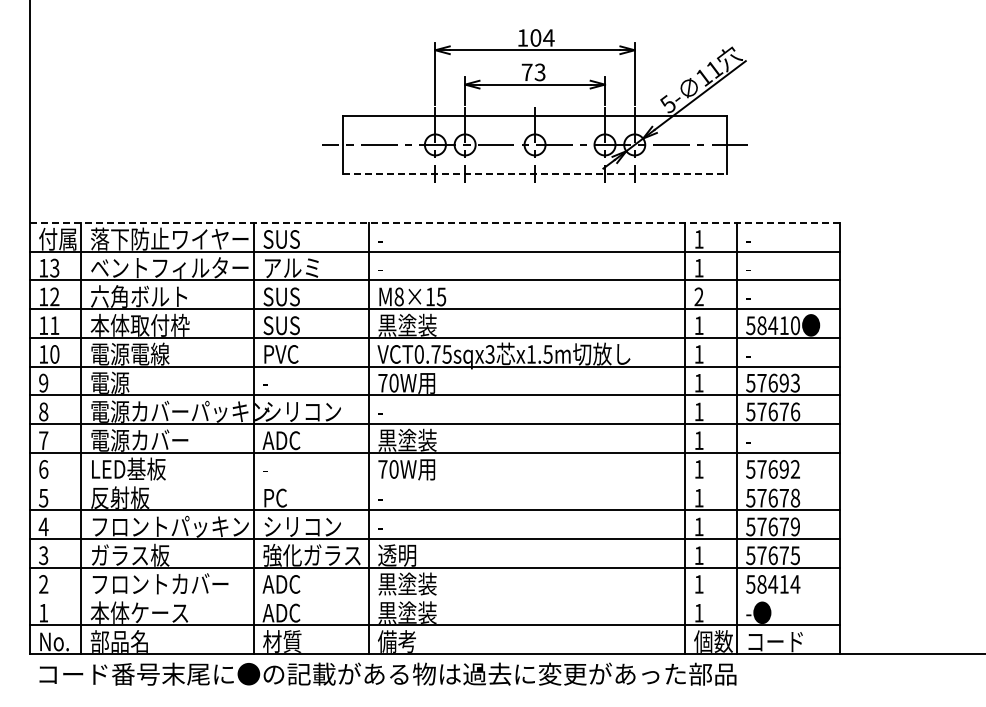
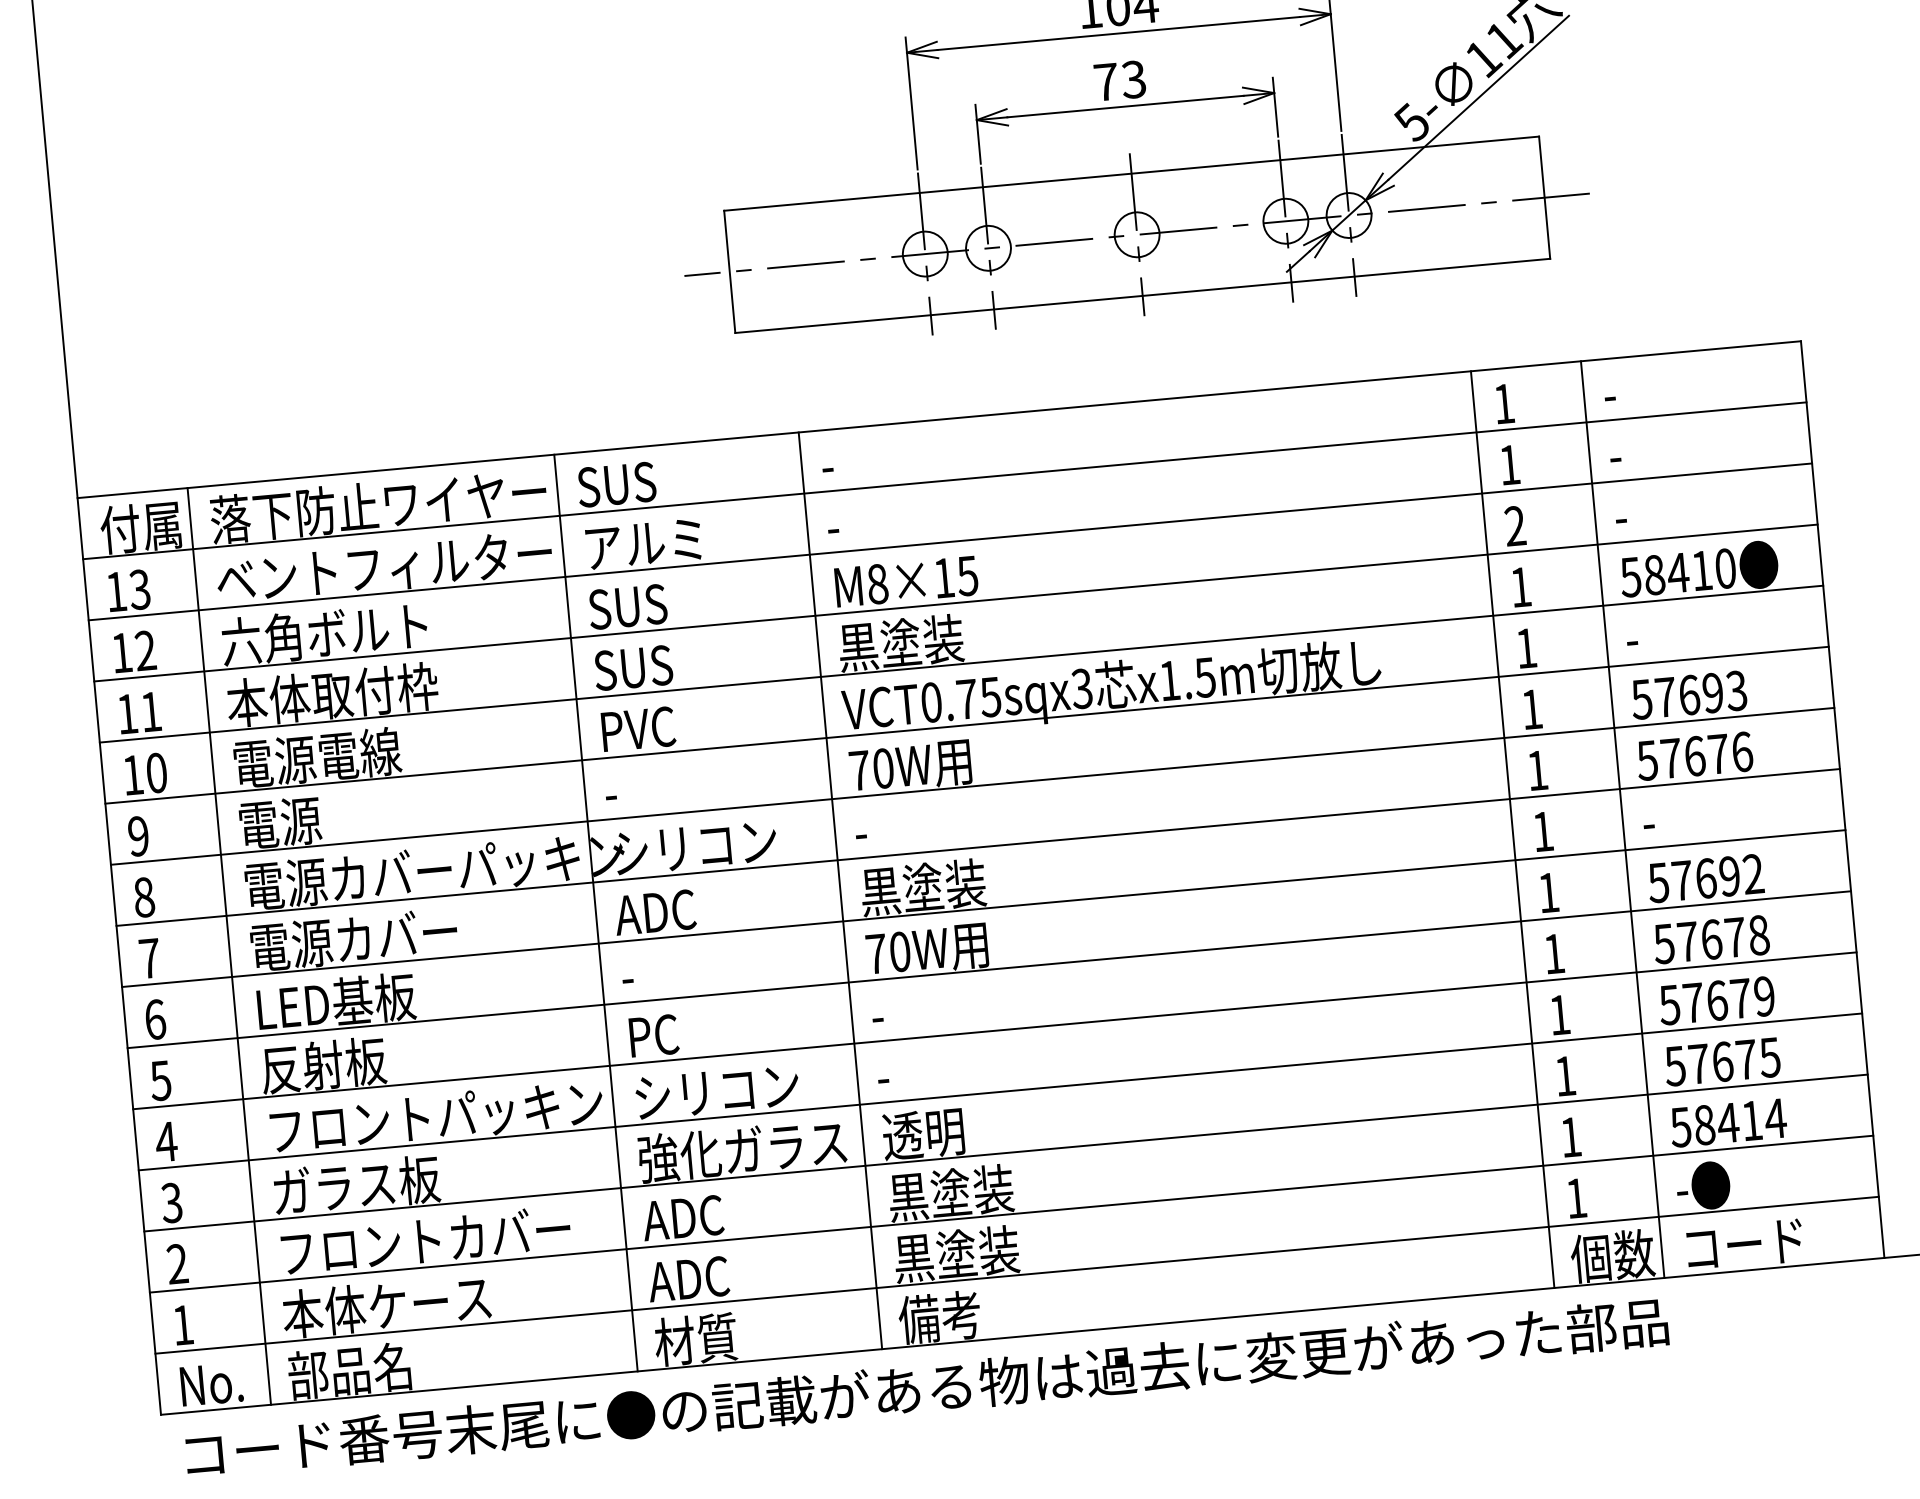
line: (535, 173) -> (1143, 295), dashed -> solid
line: (435, 222) -> (940, 418), dashed -> solid
line: (434, 481) -> (988, 969), added
line: (434, 596) -> (1010, 1214), added

